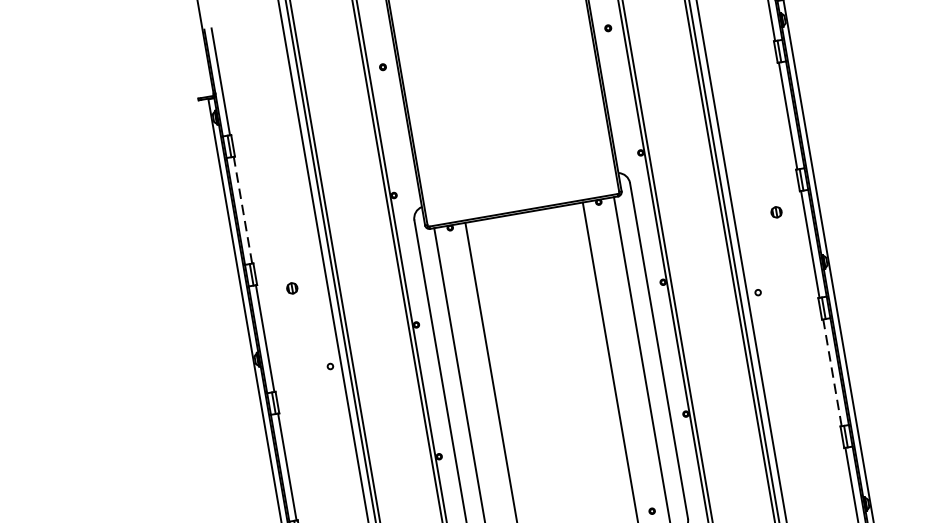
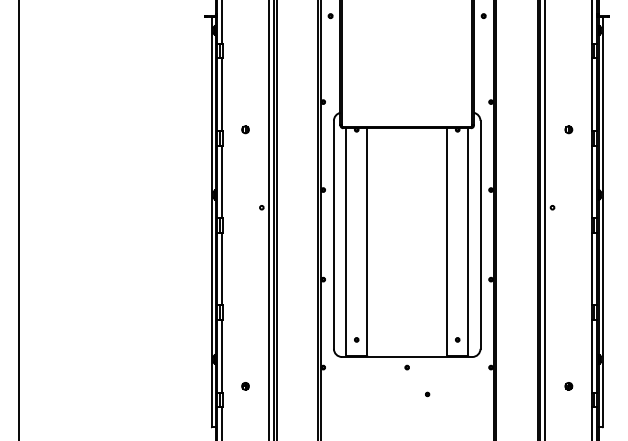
line: (242, 210) -> (221, 94), dashed -> solid
part: (775, 211) -> (568, 129), moved
part: (292, 287) -> (245, 129), moved
line: (832, 371) -> (592, 268), dashed -> solid

